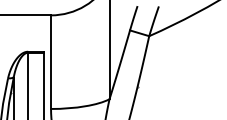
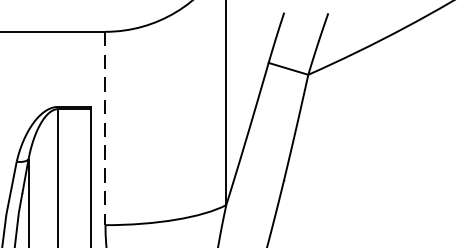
line: (51, 62) -> (106, 129), solid -> dashed

